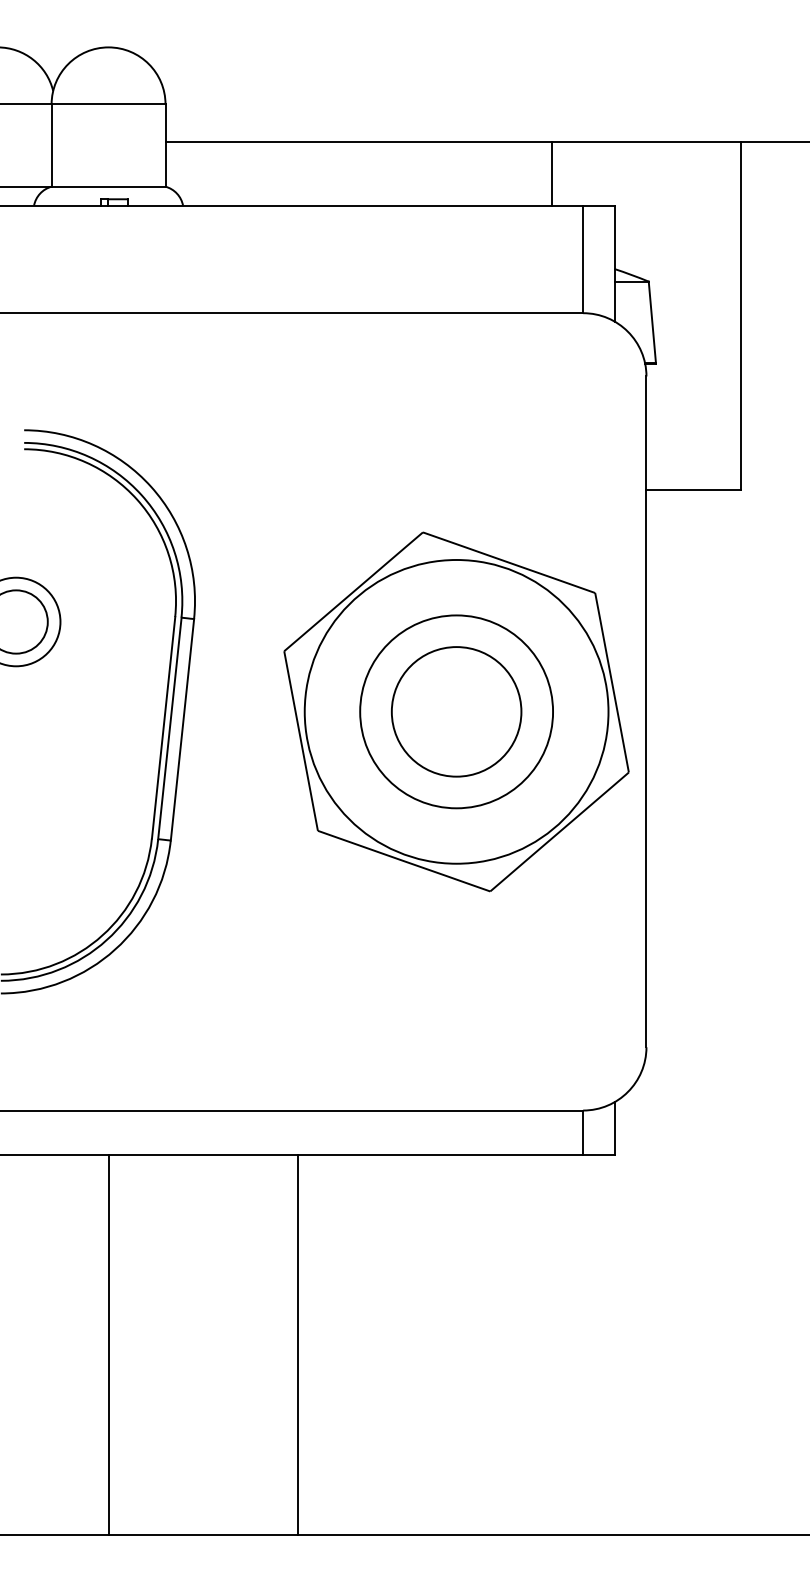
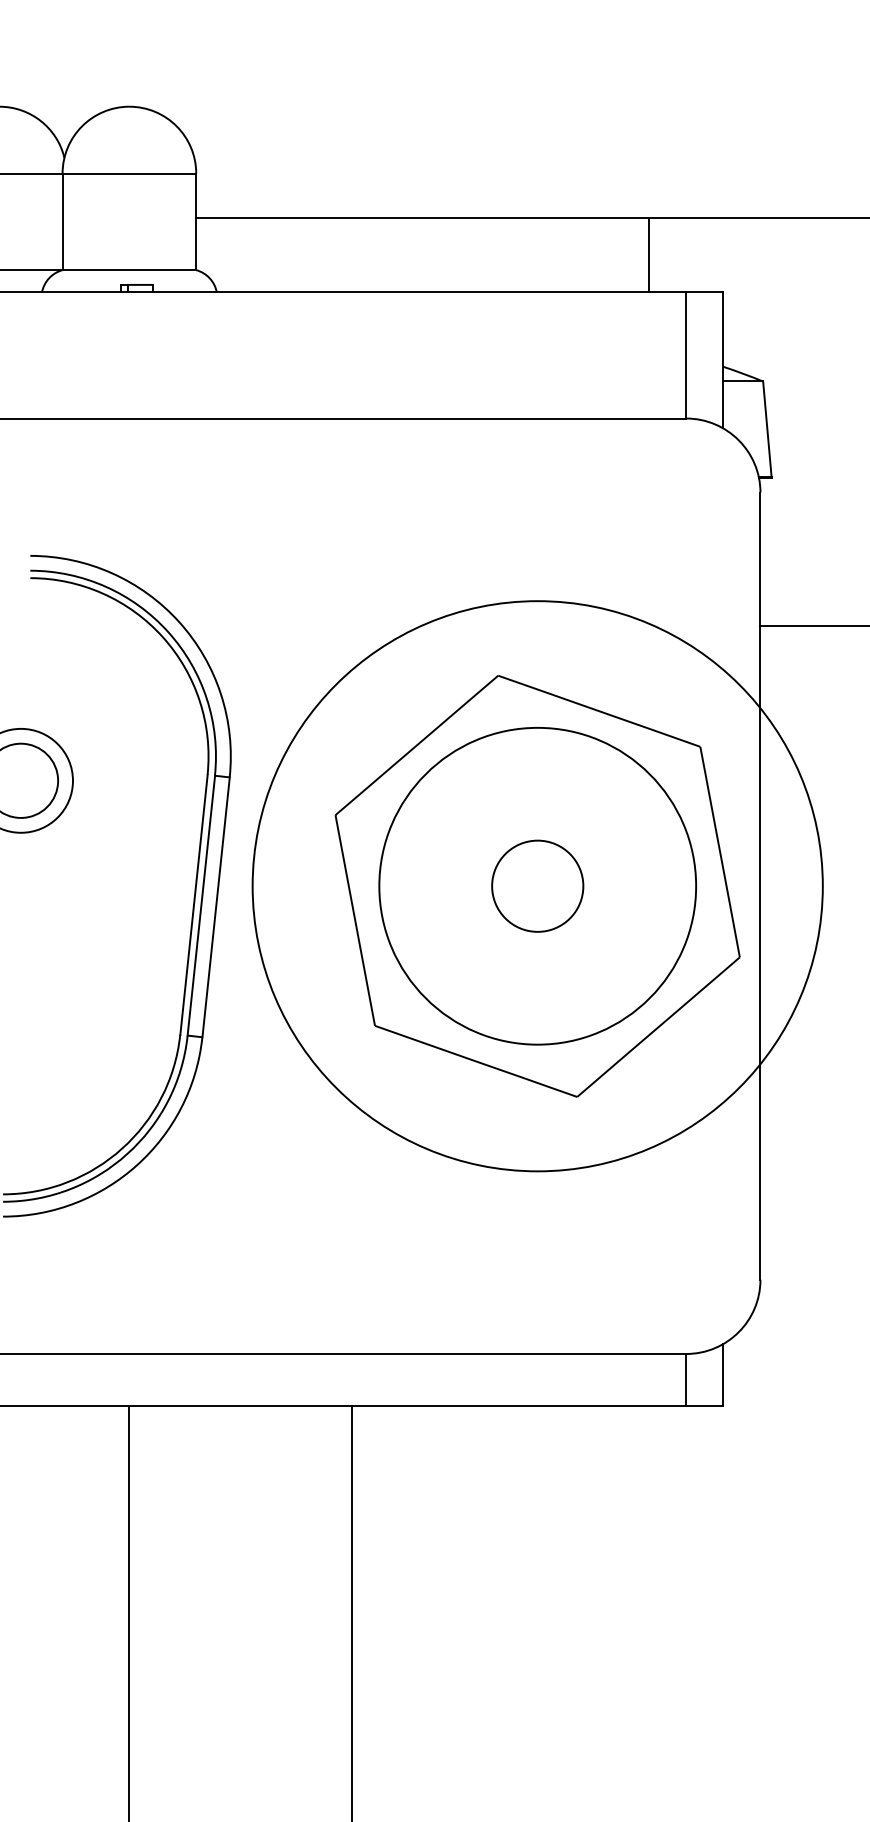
circle: (456, 711) -> (537, 885), size x0.6
circle: (456, 711) -> (537, 885), size x1.4
circle: (456, 711) -> (537, 885), size x1.6

